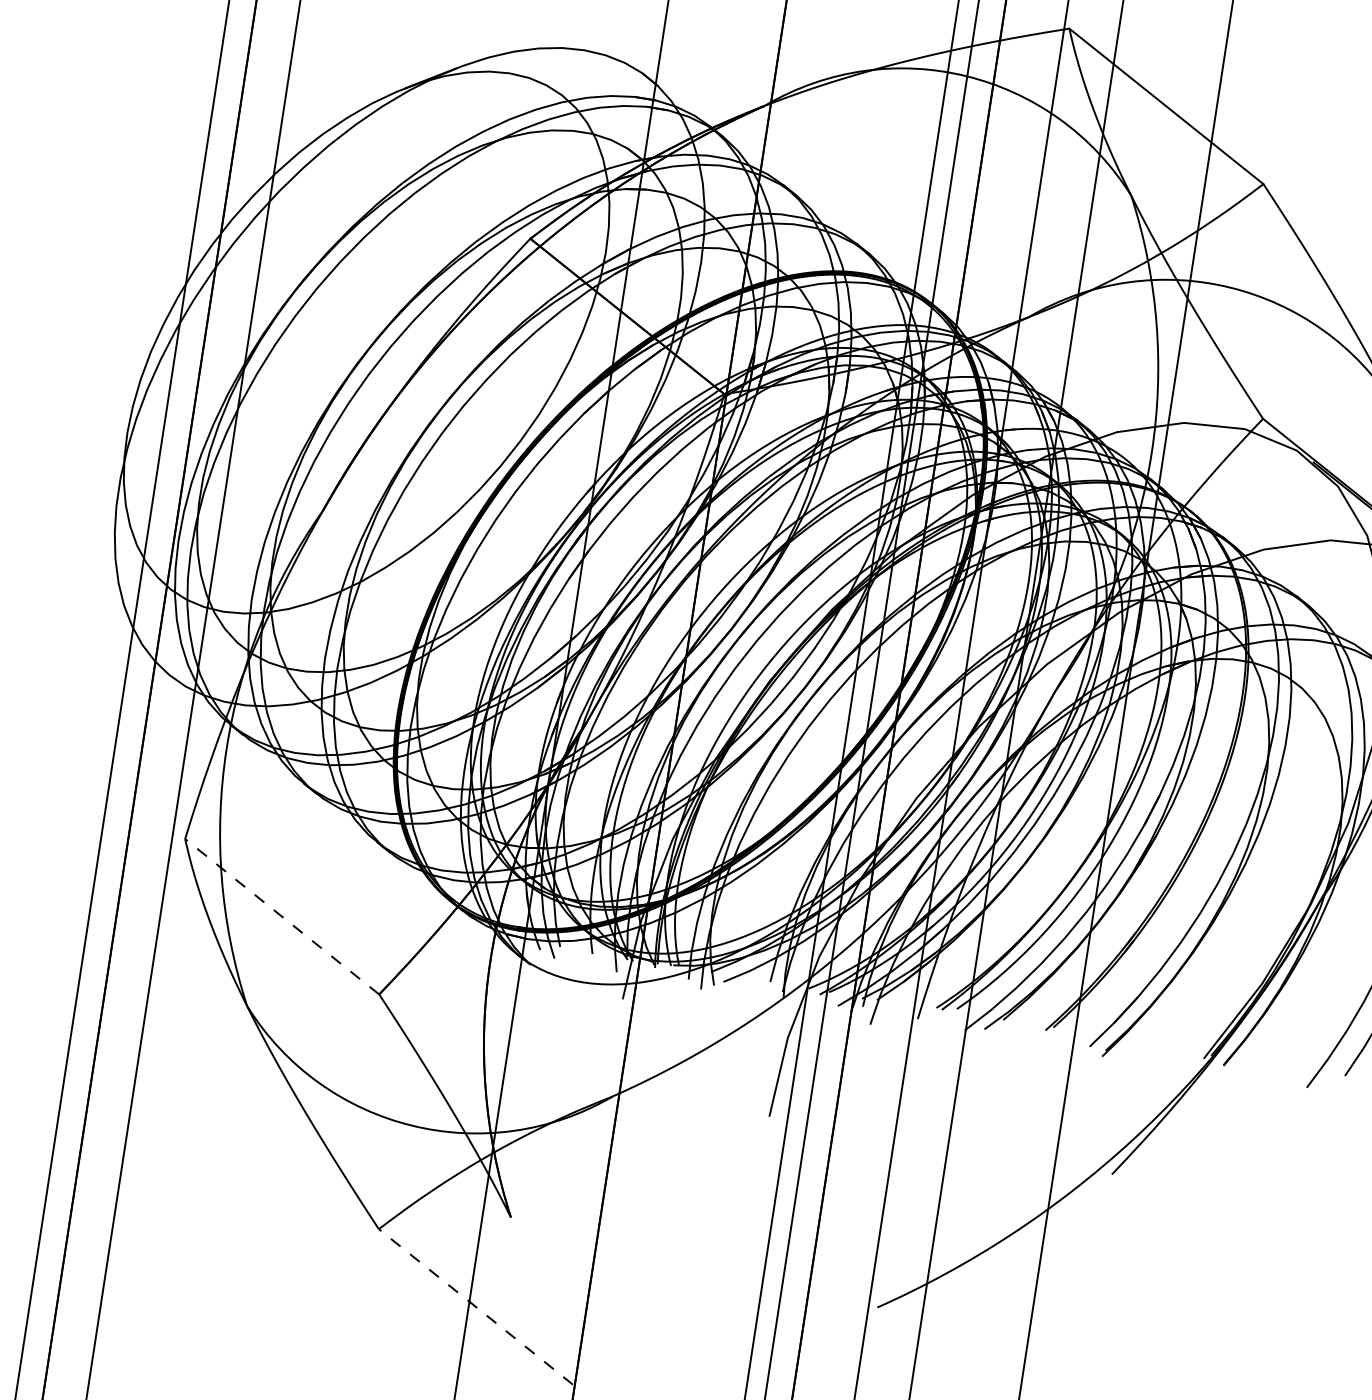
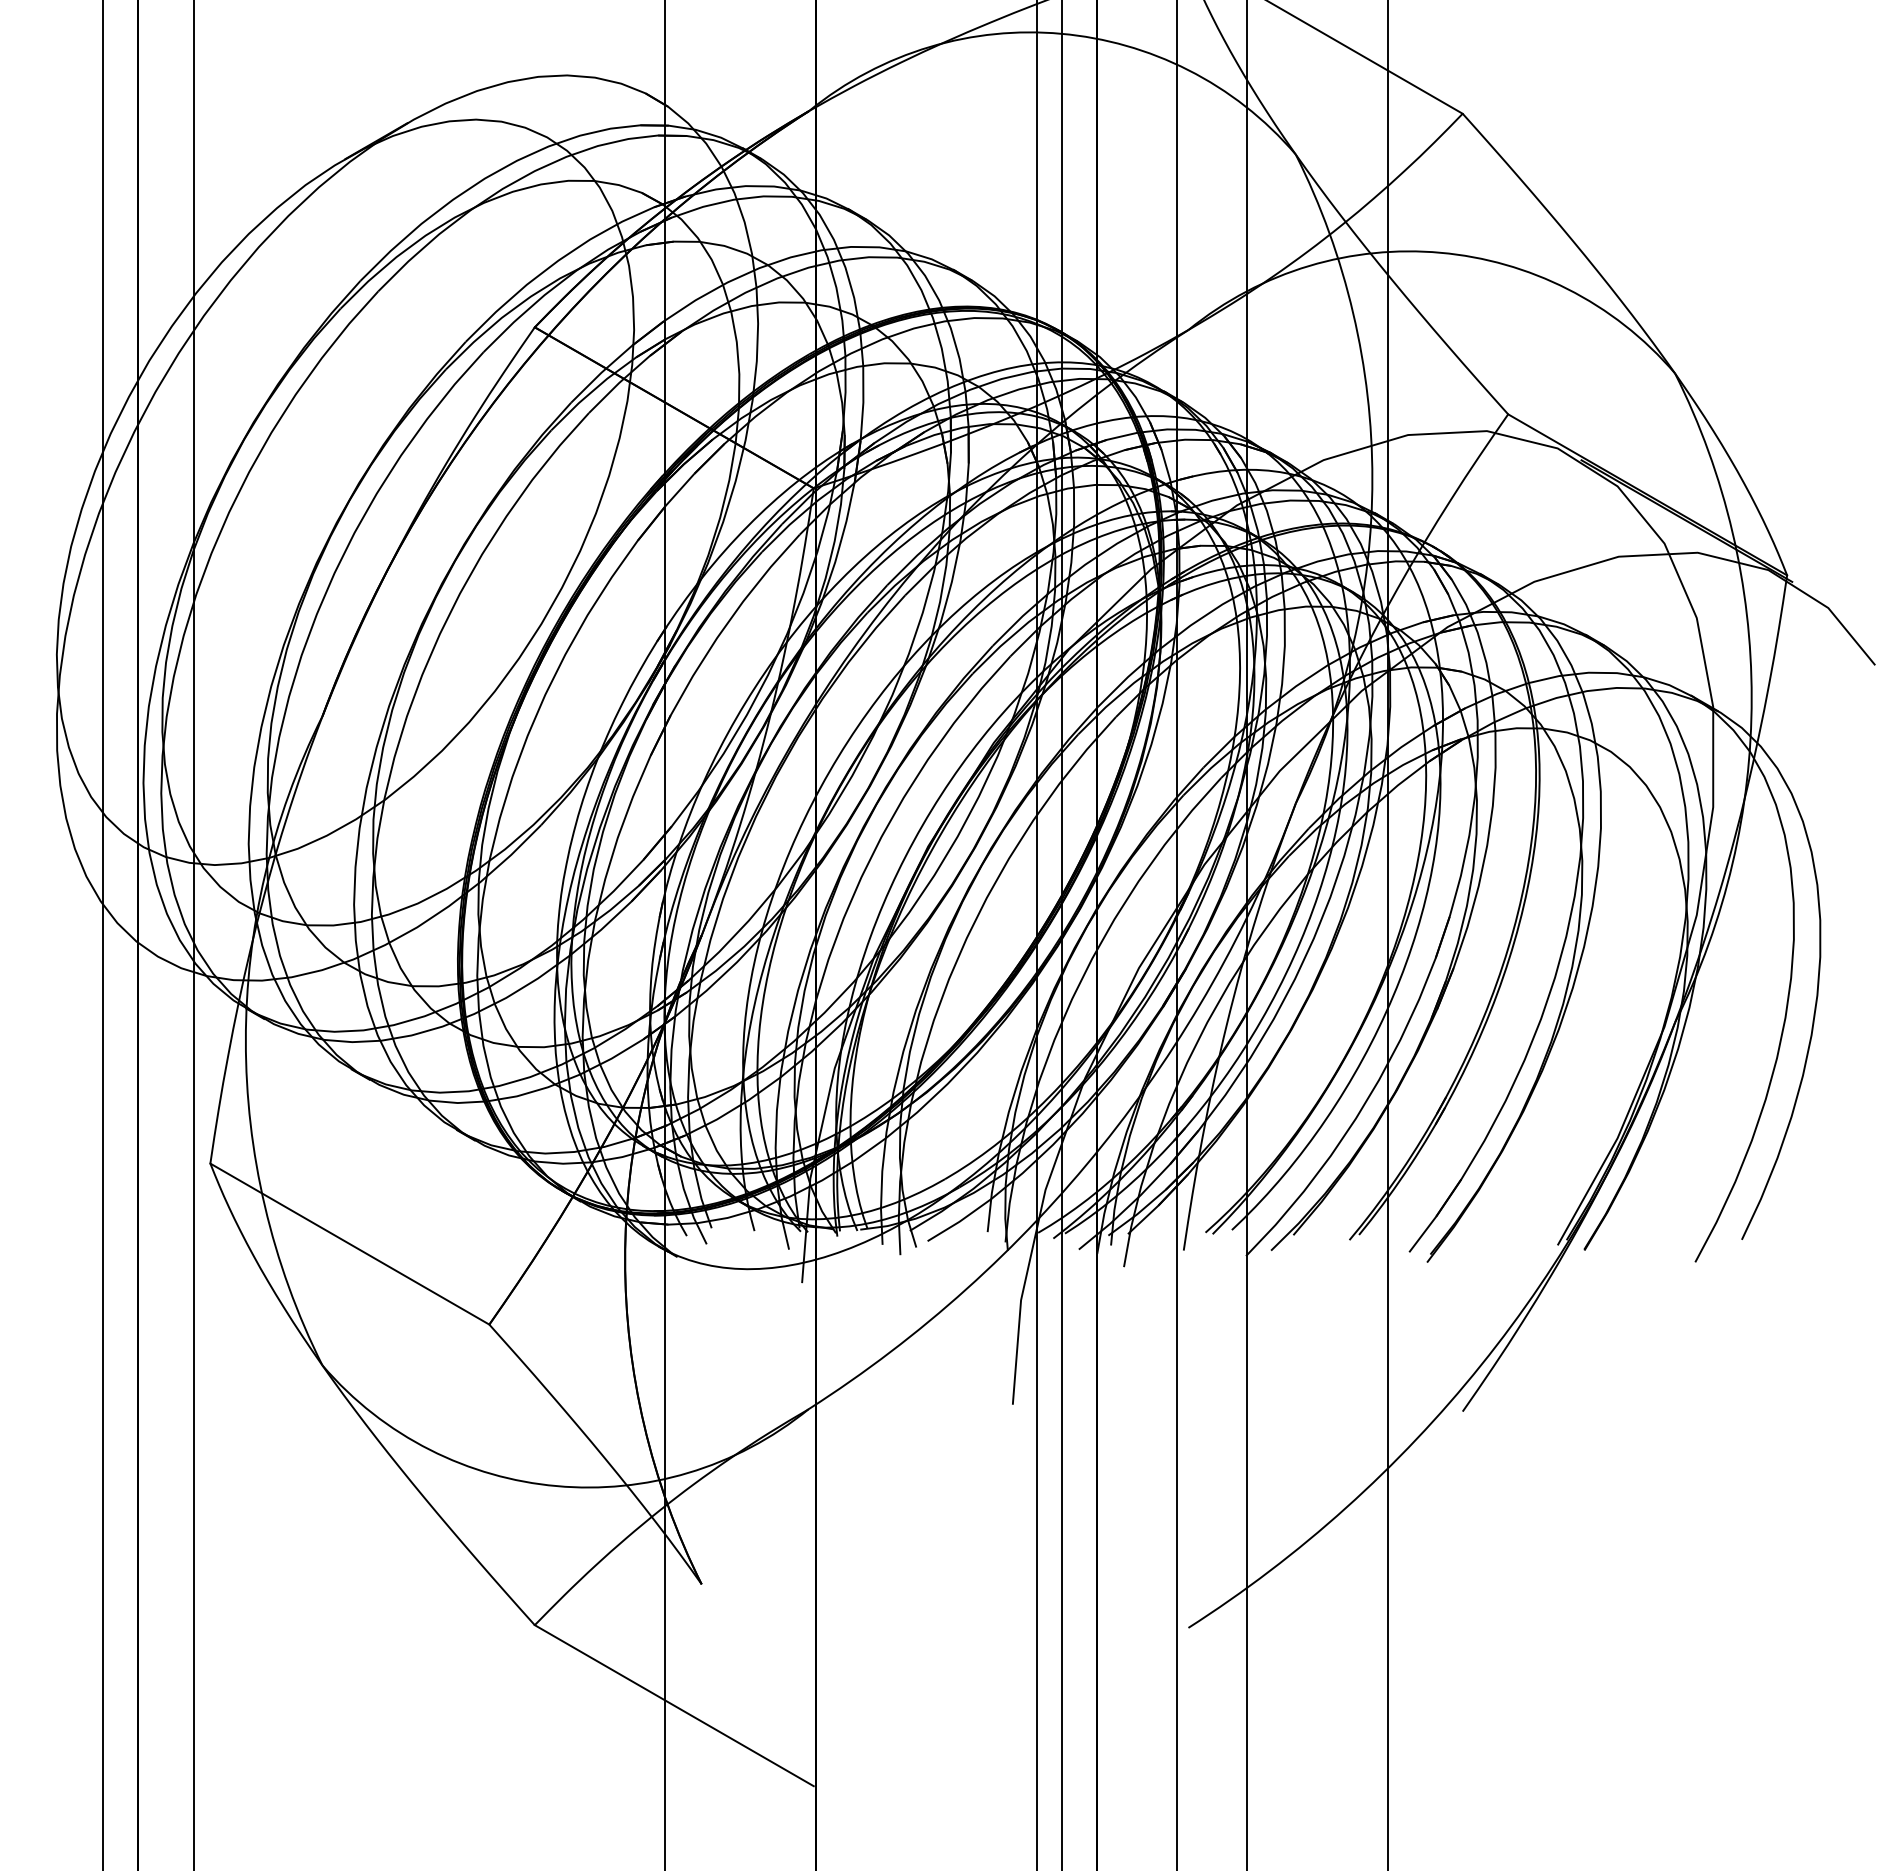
line: (281, 916) -> (349, 1243), dashed -> solid
line: (475, 1306) -> (673, 1705), dashed -> solid

